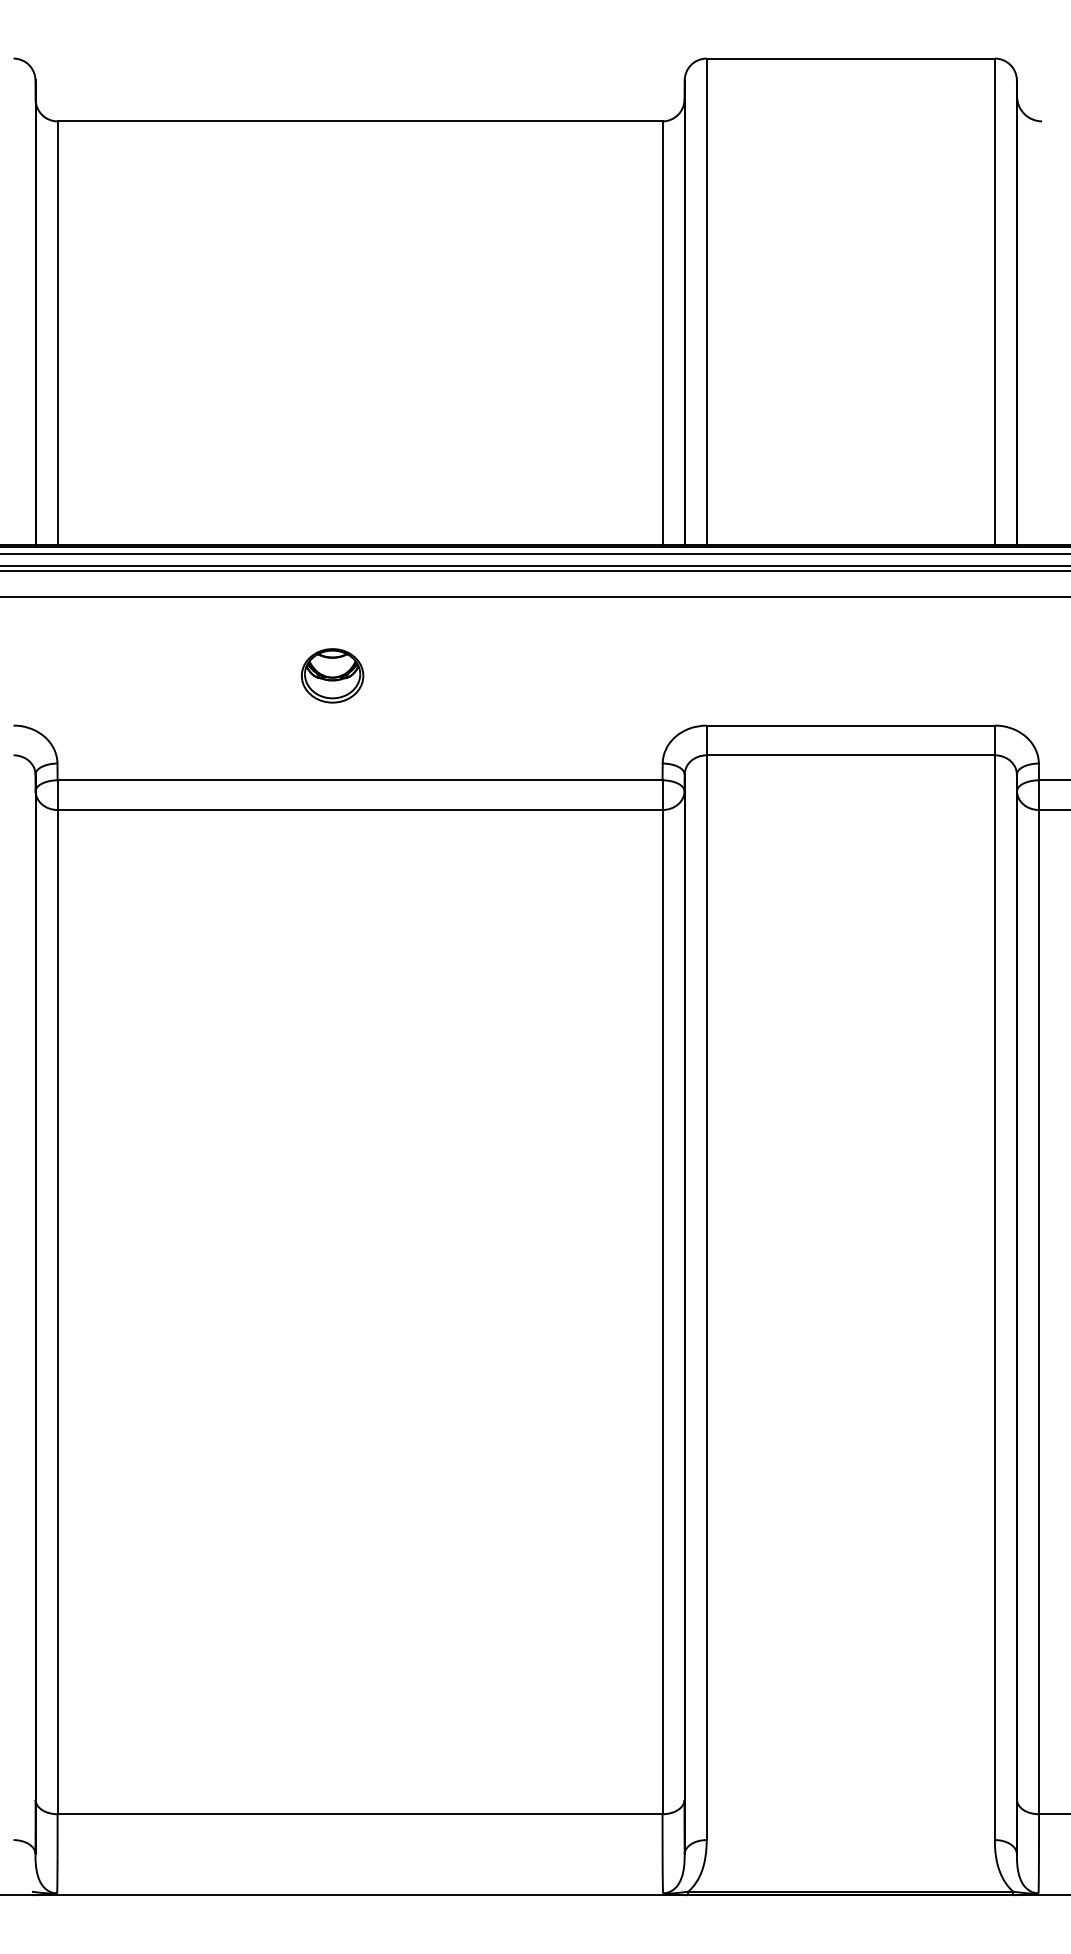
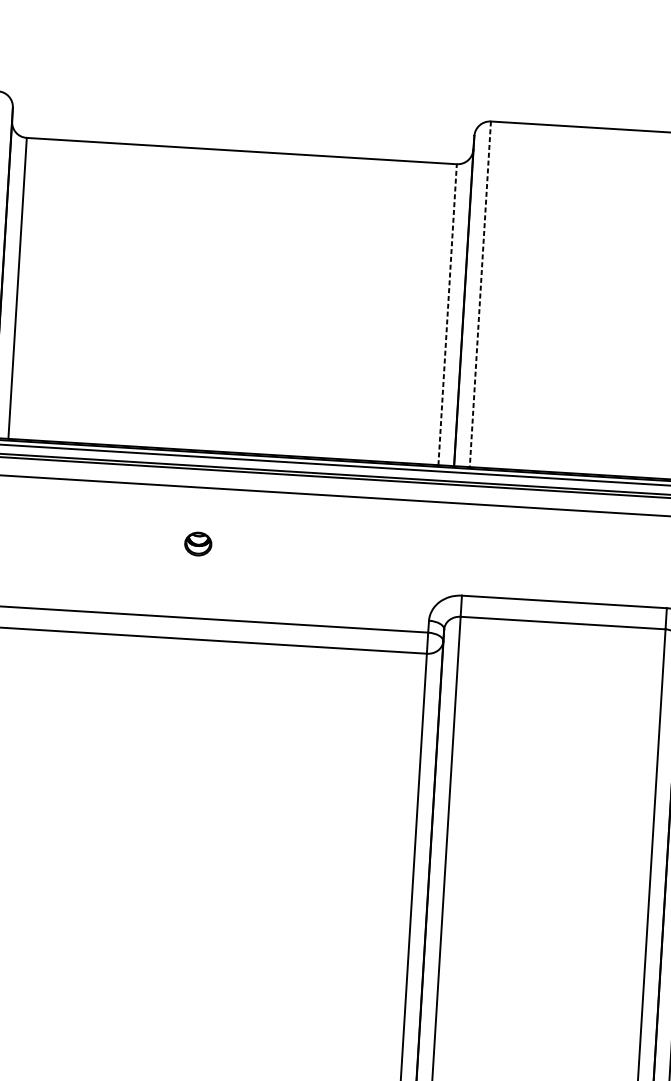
line: (706, 302) -> (480, 294), solid -> dashed
line: (662, 333) -> (447, 315), solid -> dashed
part: (332, 675) -> (198, 543), size x0.6

